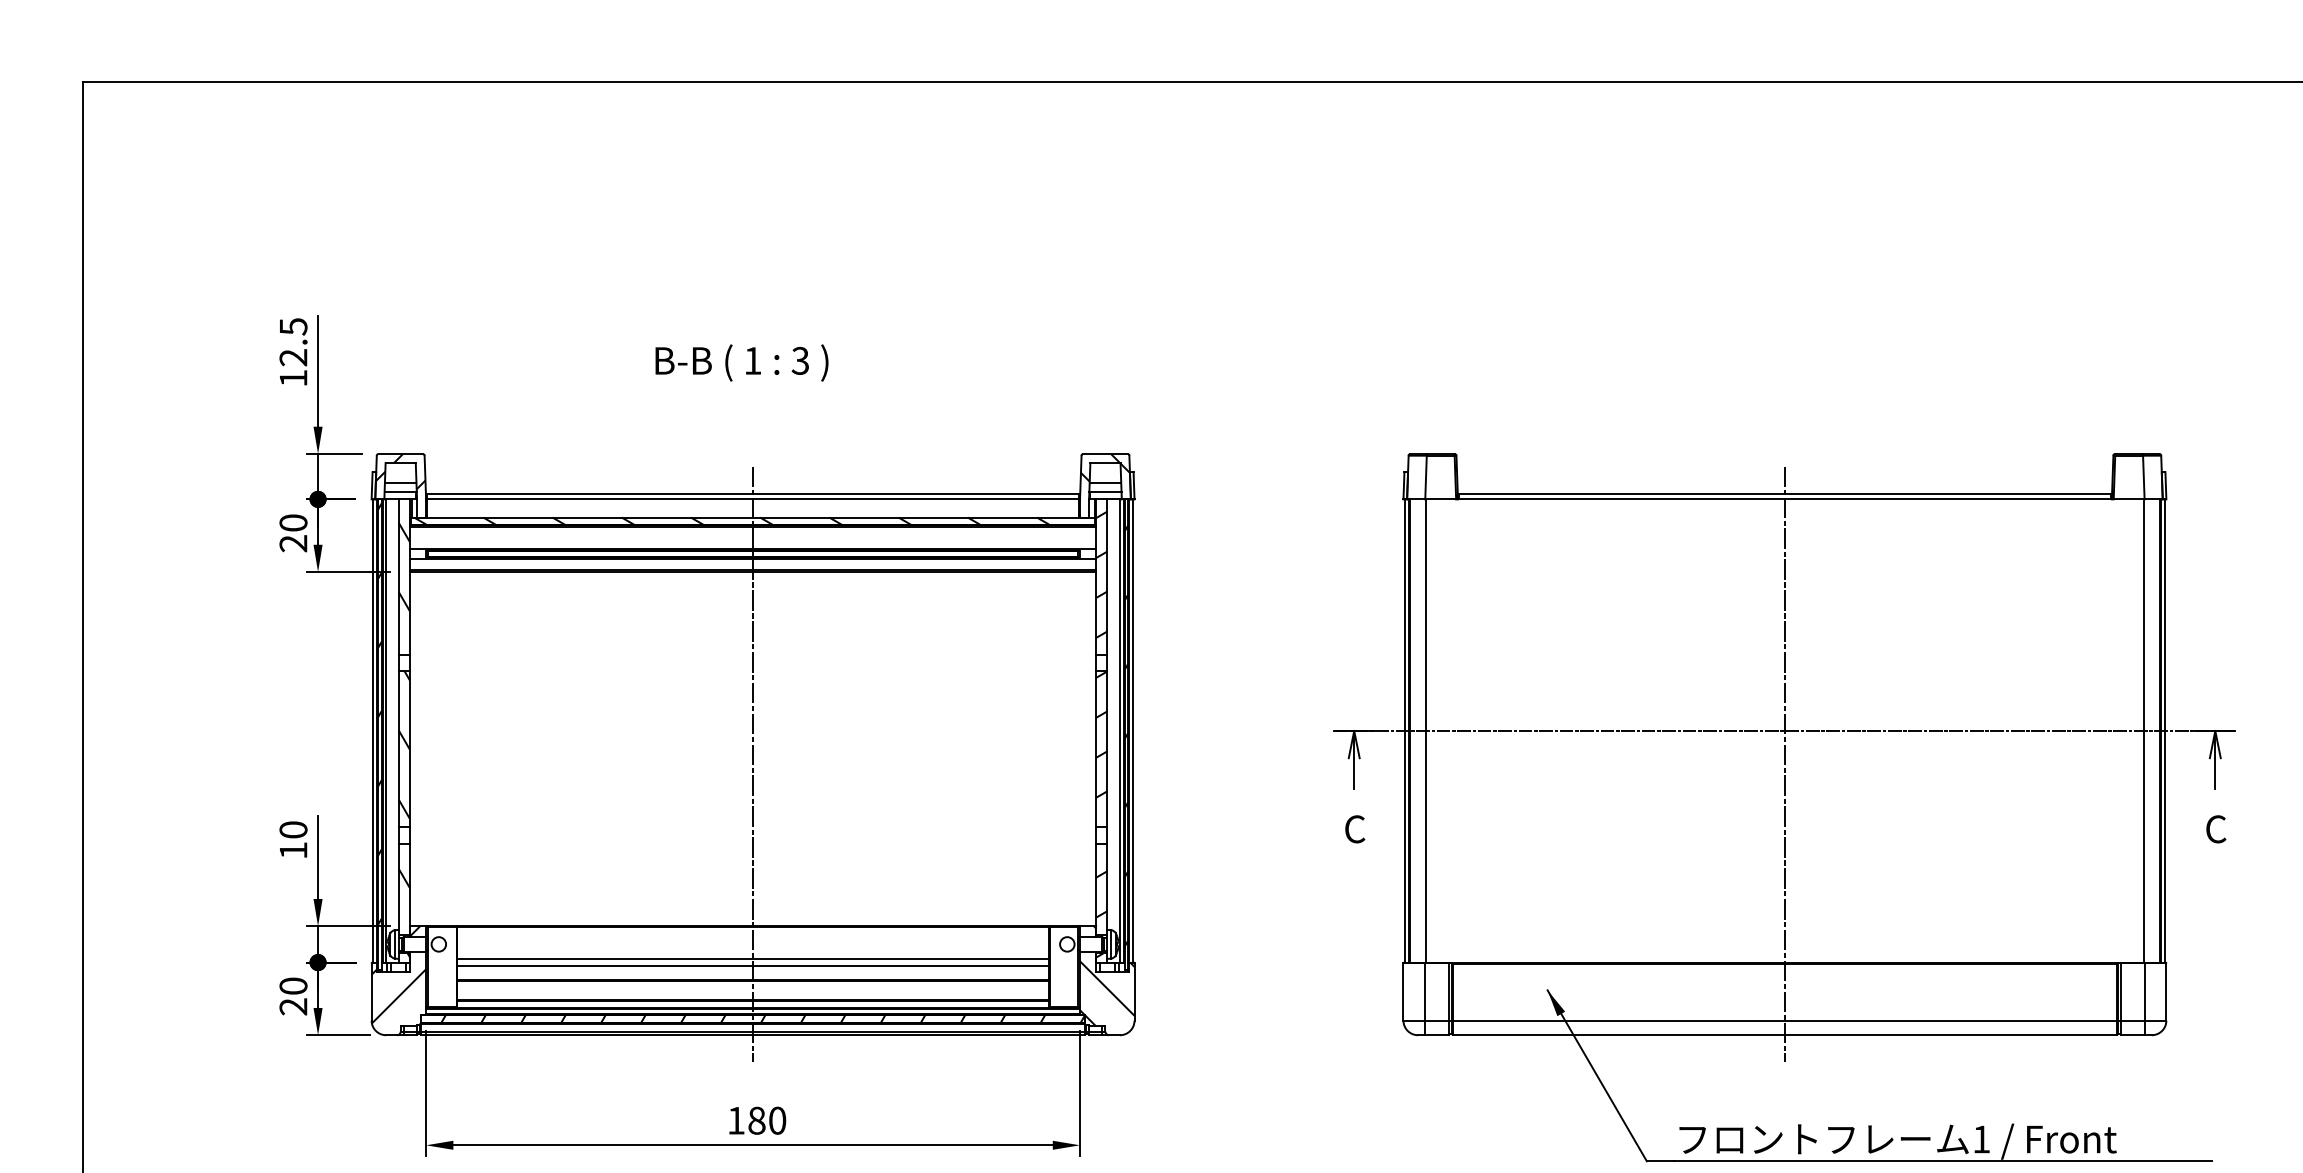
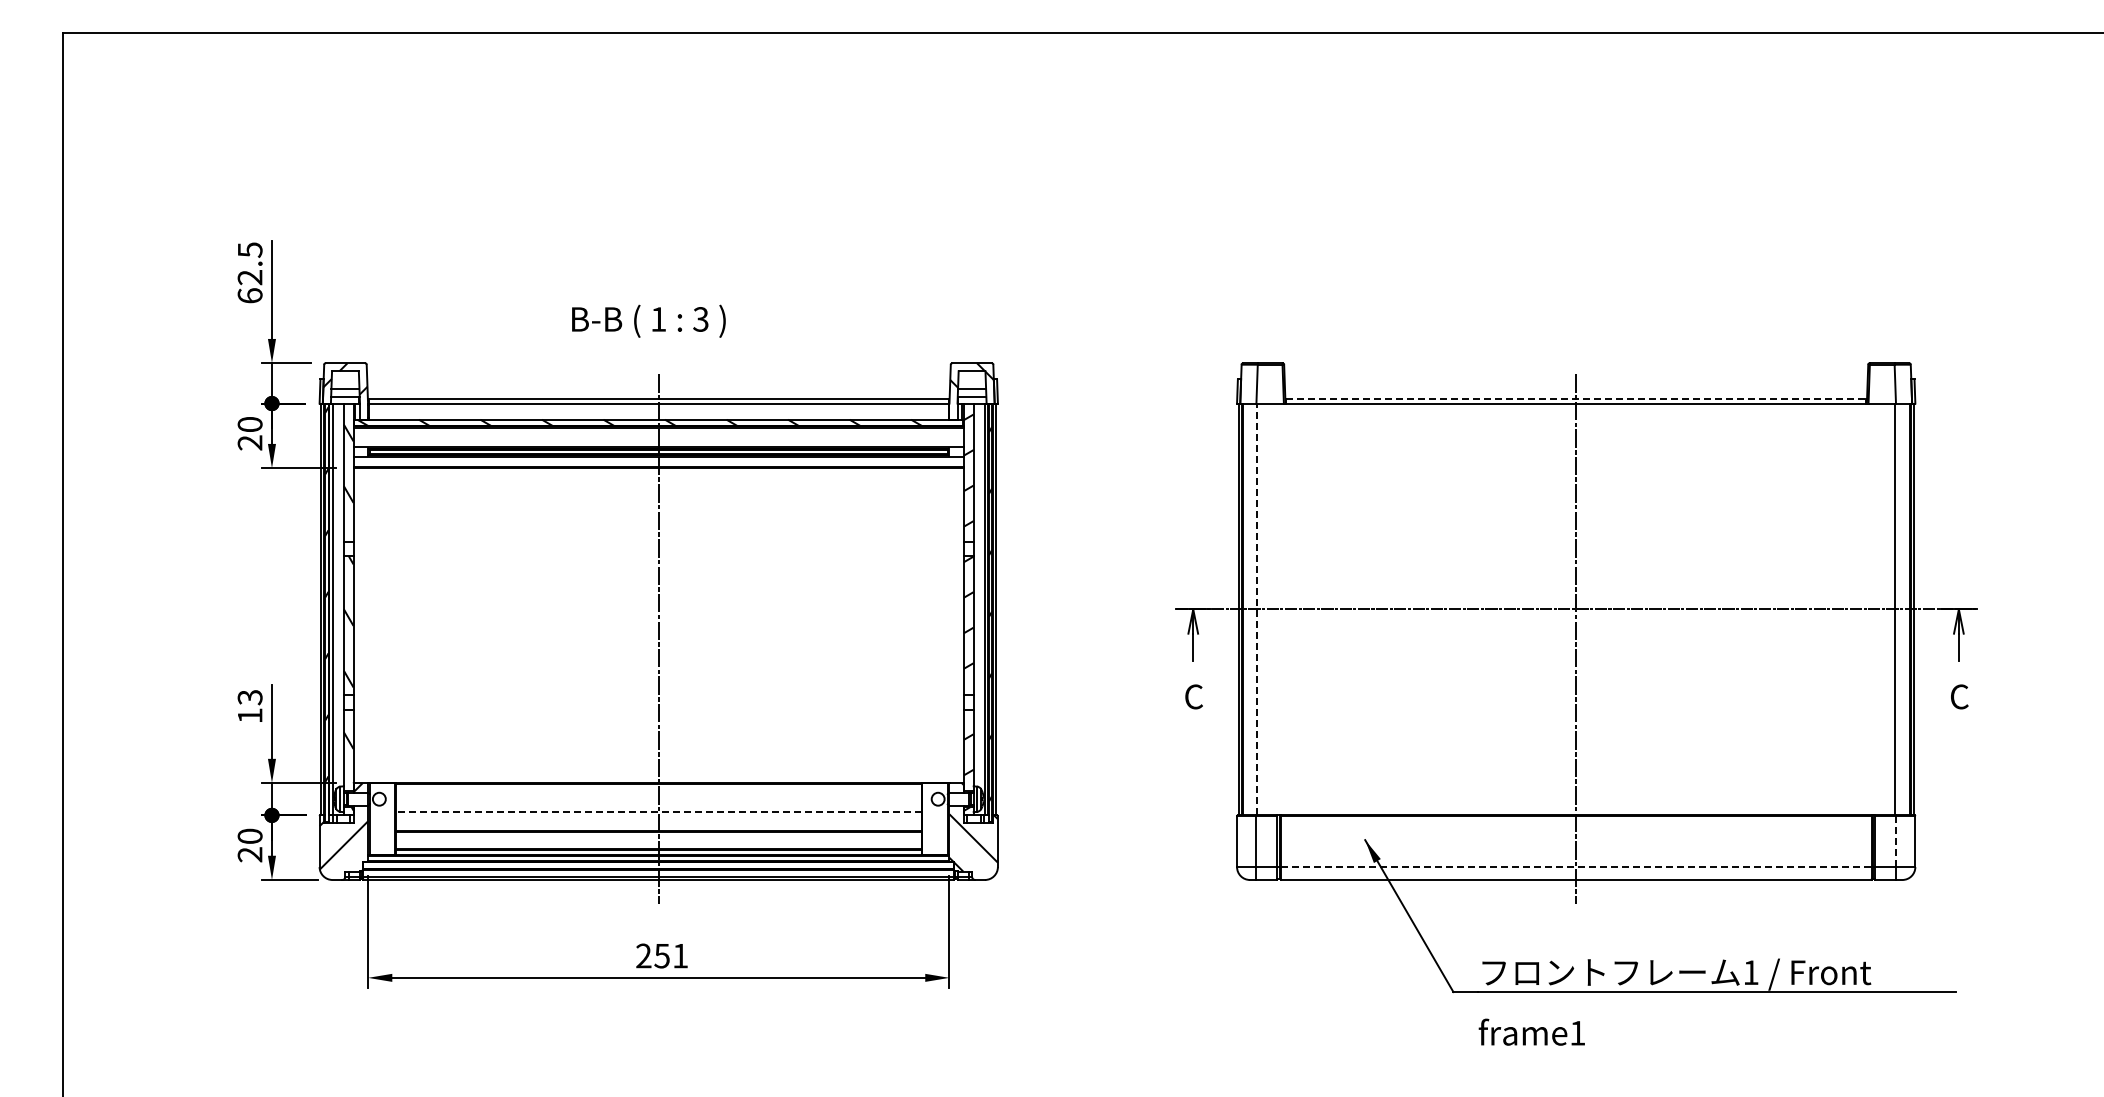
text: (741, 362) -> (648, 320), moved
text: (292, 377) -> (249, 295), 12.5 -> 62.5
line: (1785, 493) -> (1576, 398), solid -> dashed
line: (1426, 731) -> (1257, 609), solid -> dashed
text: (292, 829) -> (249, 697), 10 -> 13
line: (752, 959) -> (658, 812), solid -> dashed
line: (752, 966) -> (658, 818), removed
line: (2144, 993) -> (1895, 842), solid -> dashed
hatch: (762, 1018) -> (667, 865), removed
line: (1785, 1021) -> (1576, 867), solid -> dashed
text: (757, 1120) -> (662, 955), 180 -> 251

